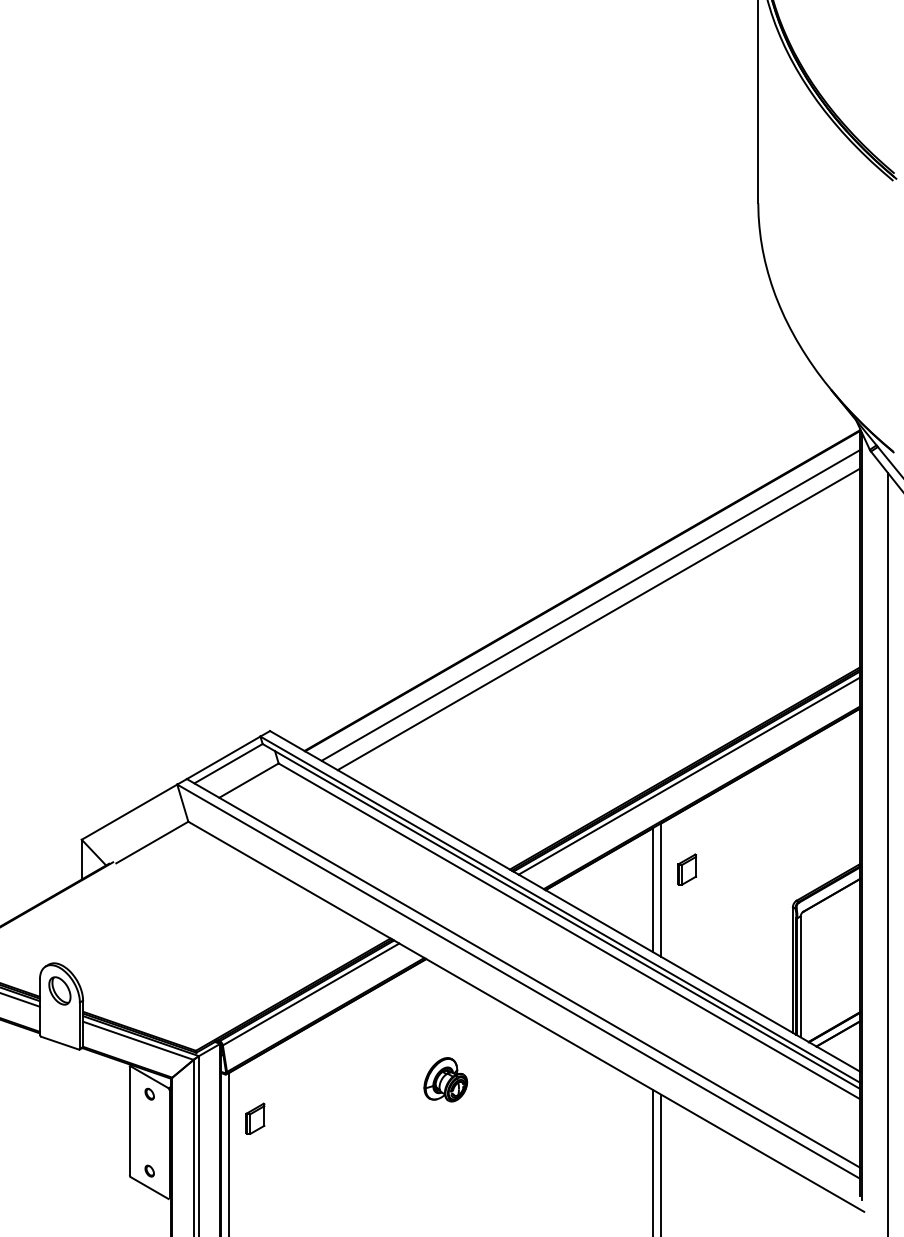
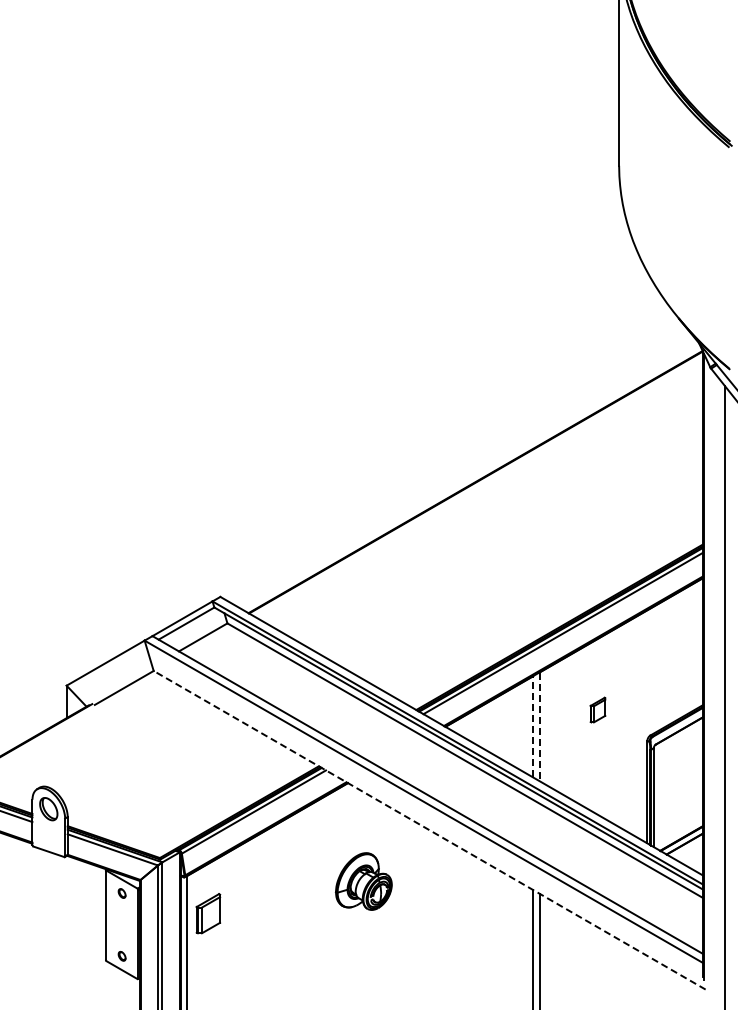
line: (590, 605) -> (482, 494), removed
line: (598, 619) -> (488, 505), removed
part: (686, 868) -> (597, 709), moved
line: (653, 889) -> (533, 726), solid -> dashed
line: (660, 890) -> (539, 727), solid -> dashed
line: (526, 1017) -> (429, 830), solid -> dashed
part: (445, 1079) -> (363, 881), size x1.6
part: (255, 1118) -> (208, 913), size x1.6

